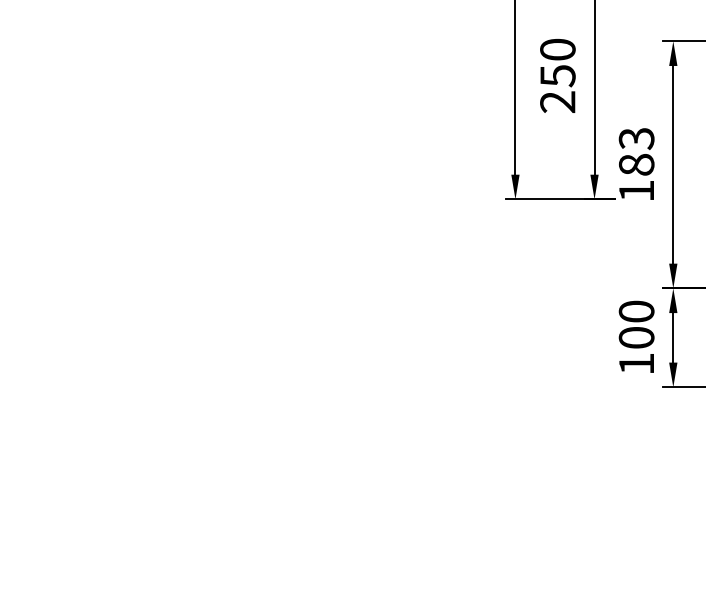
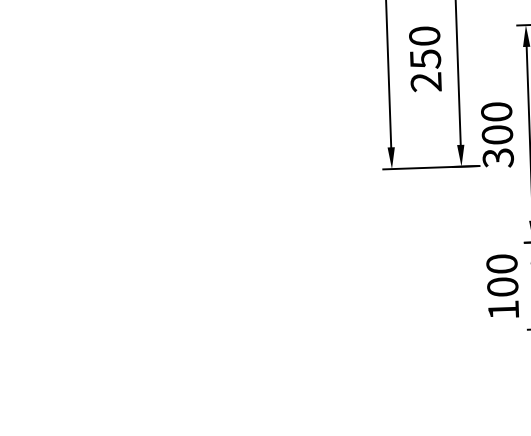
text: (636, 164) -> (497, 134), 183 -> 300

